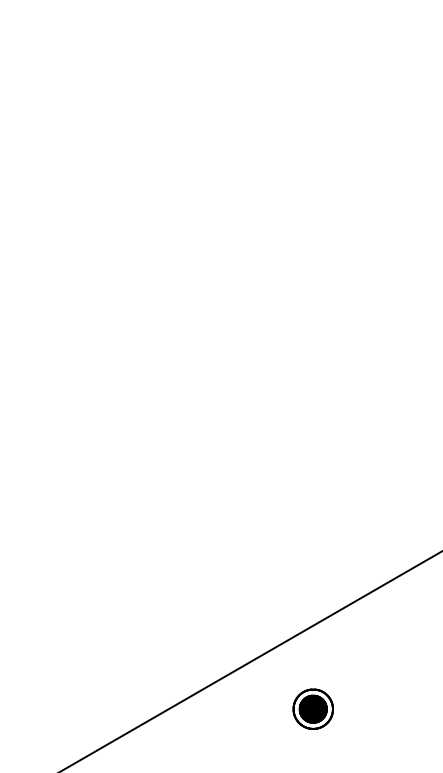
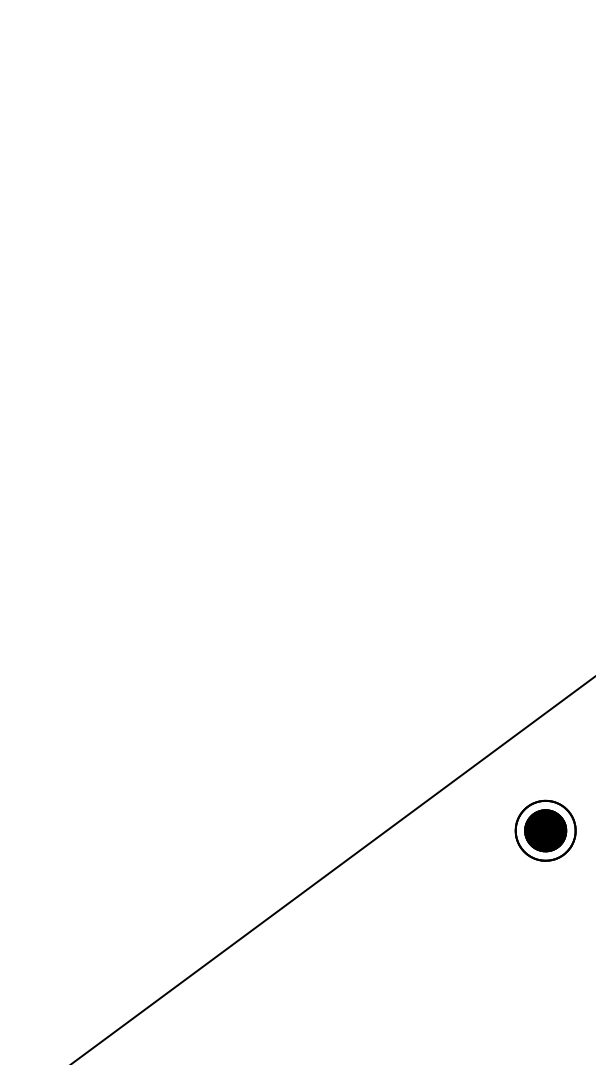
part: (312, 708) -> (544, 829), moved

